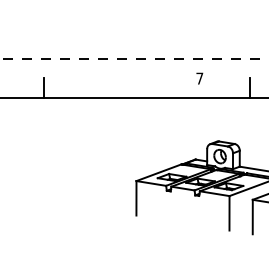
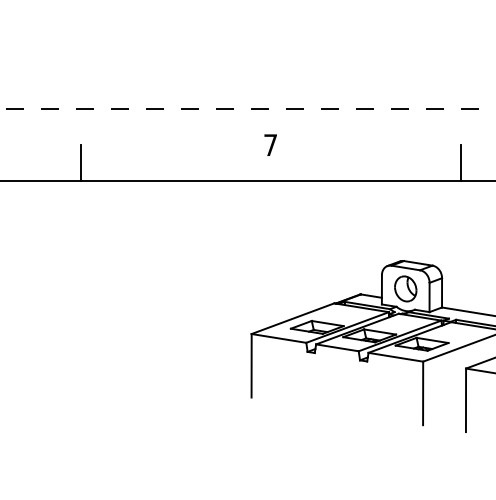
text: (199, 78) -> (270, 144), moved

